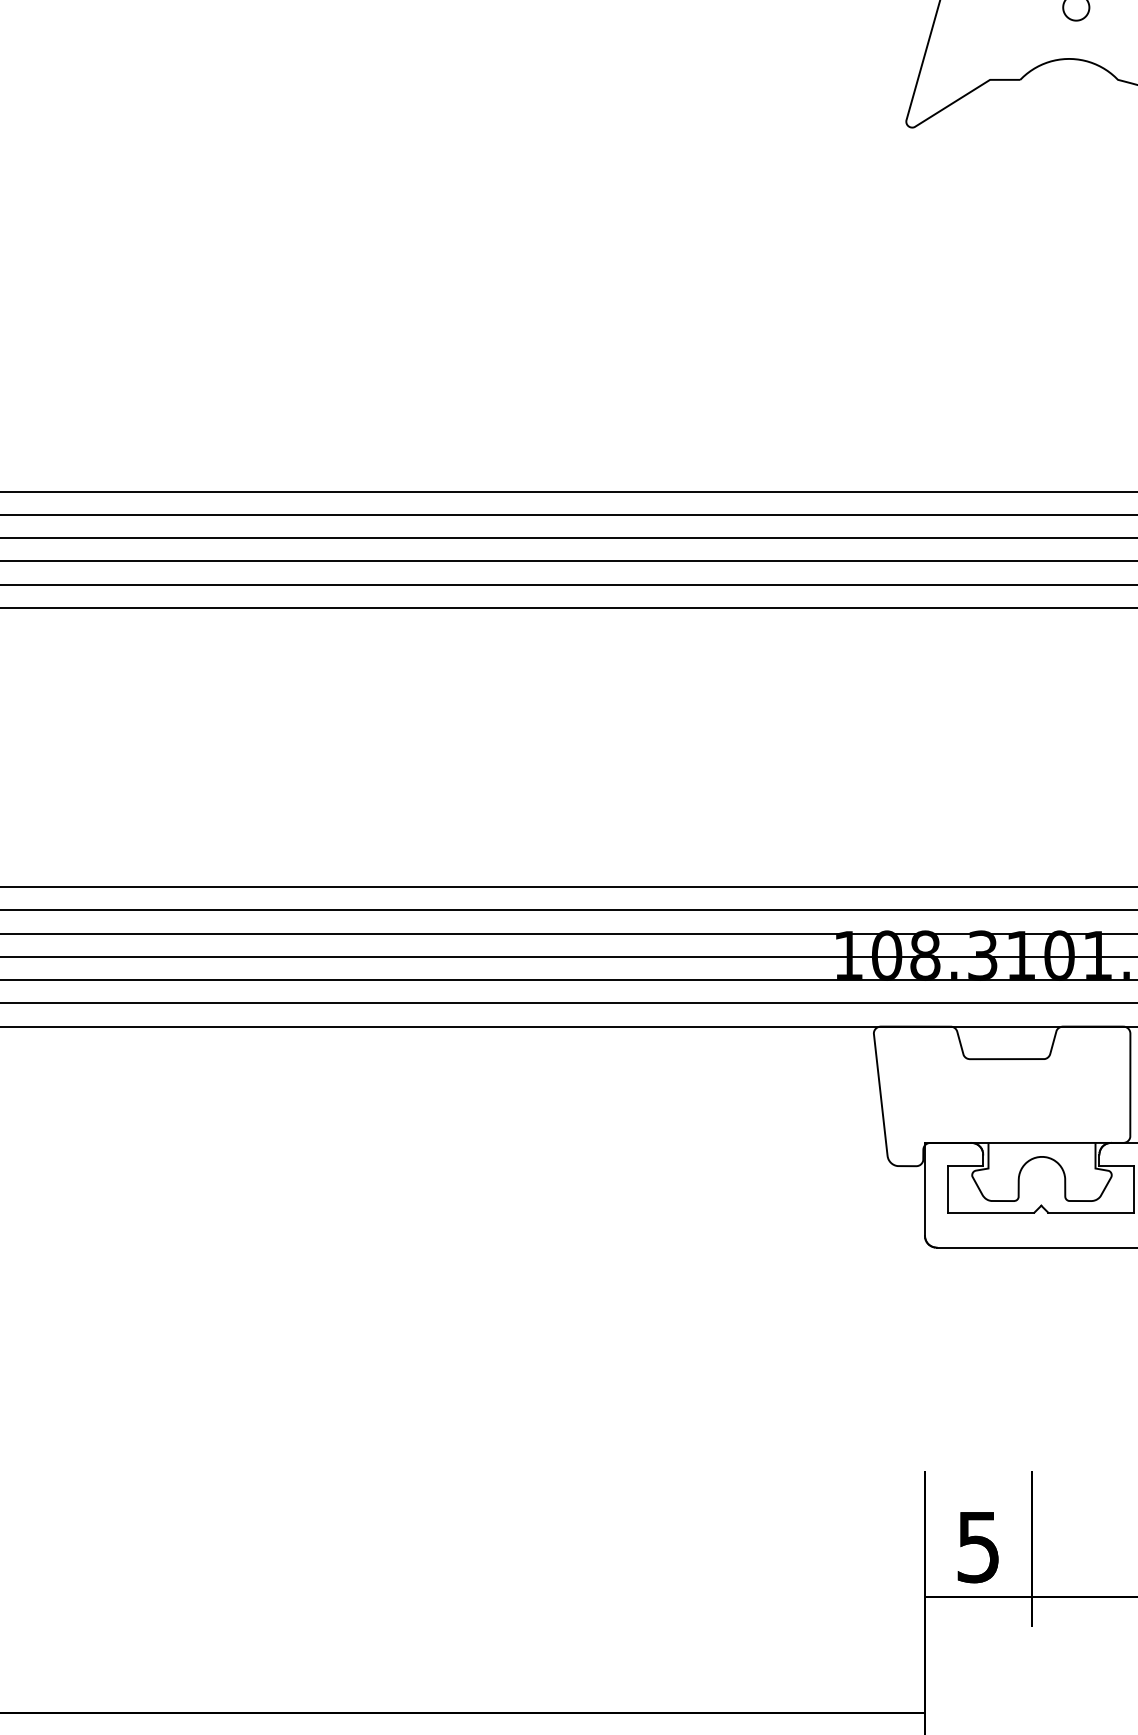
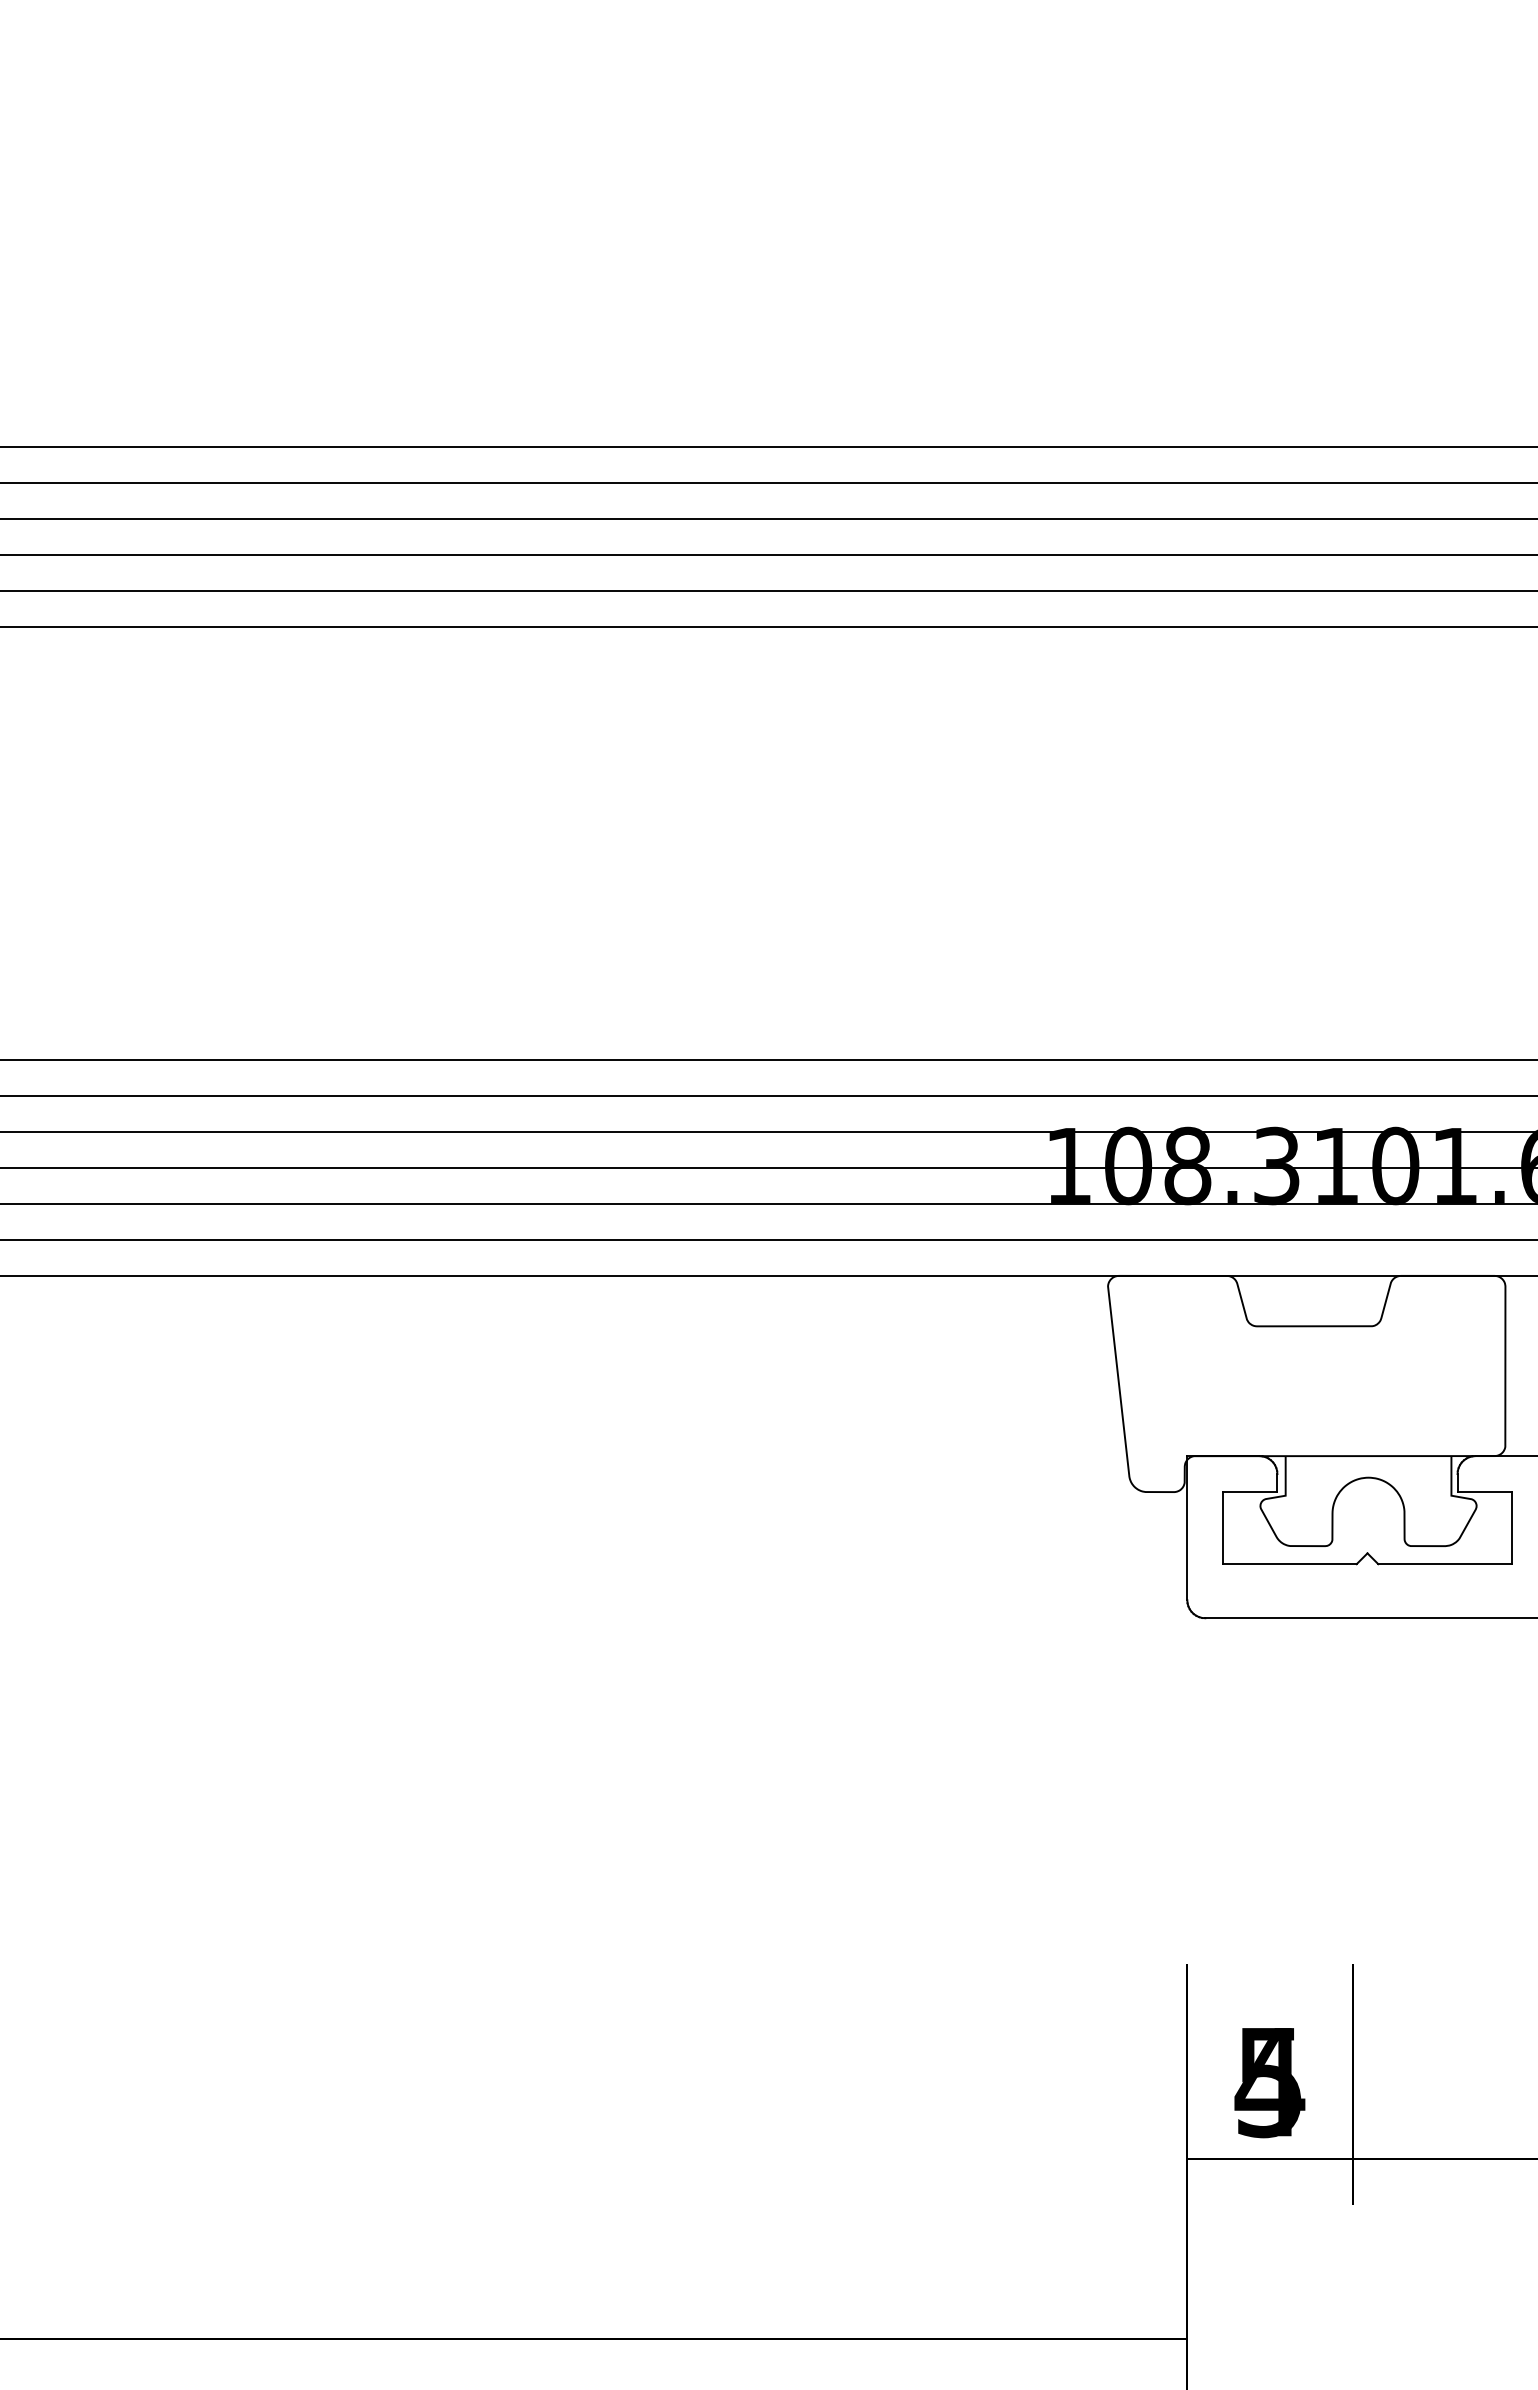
text: (978, 1547) -> (1270, 2082), 5 -> 4

